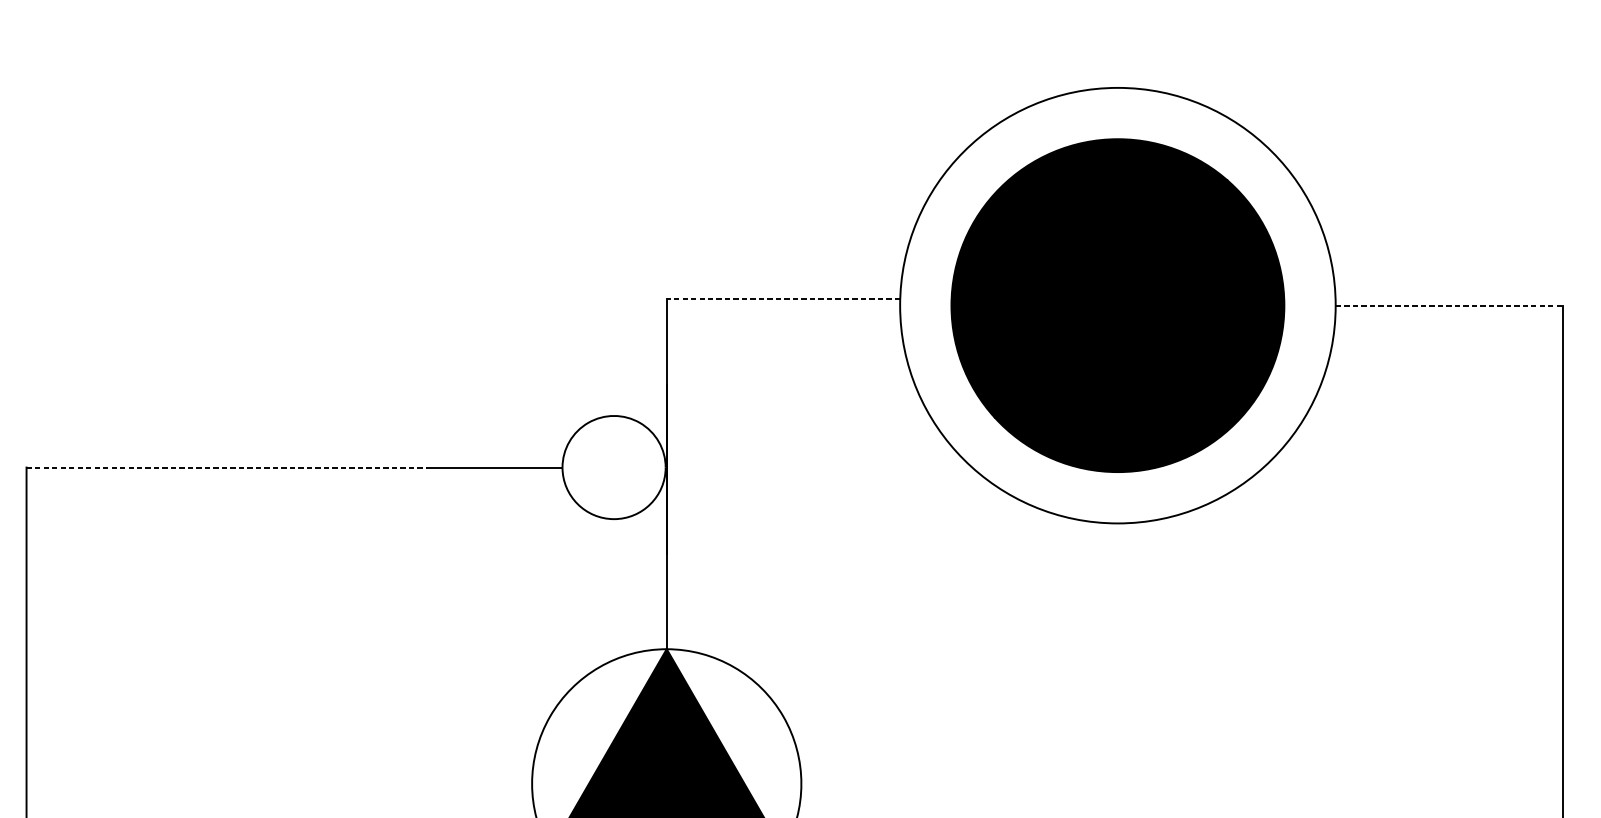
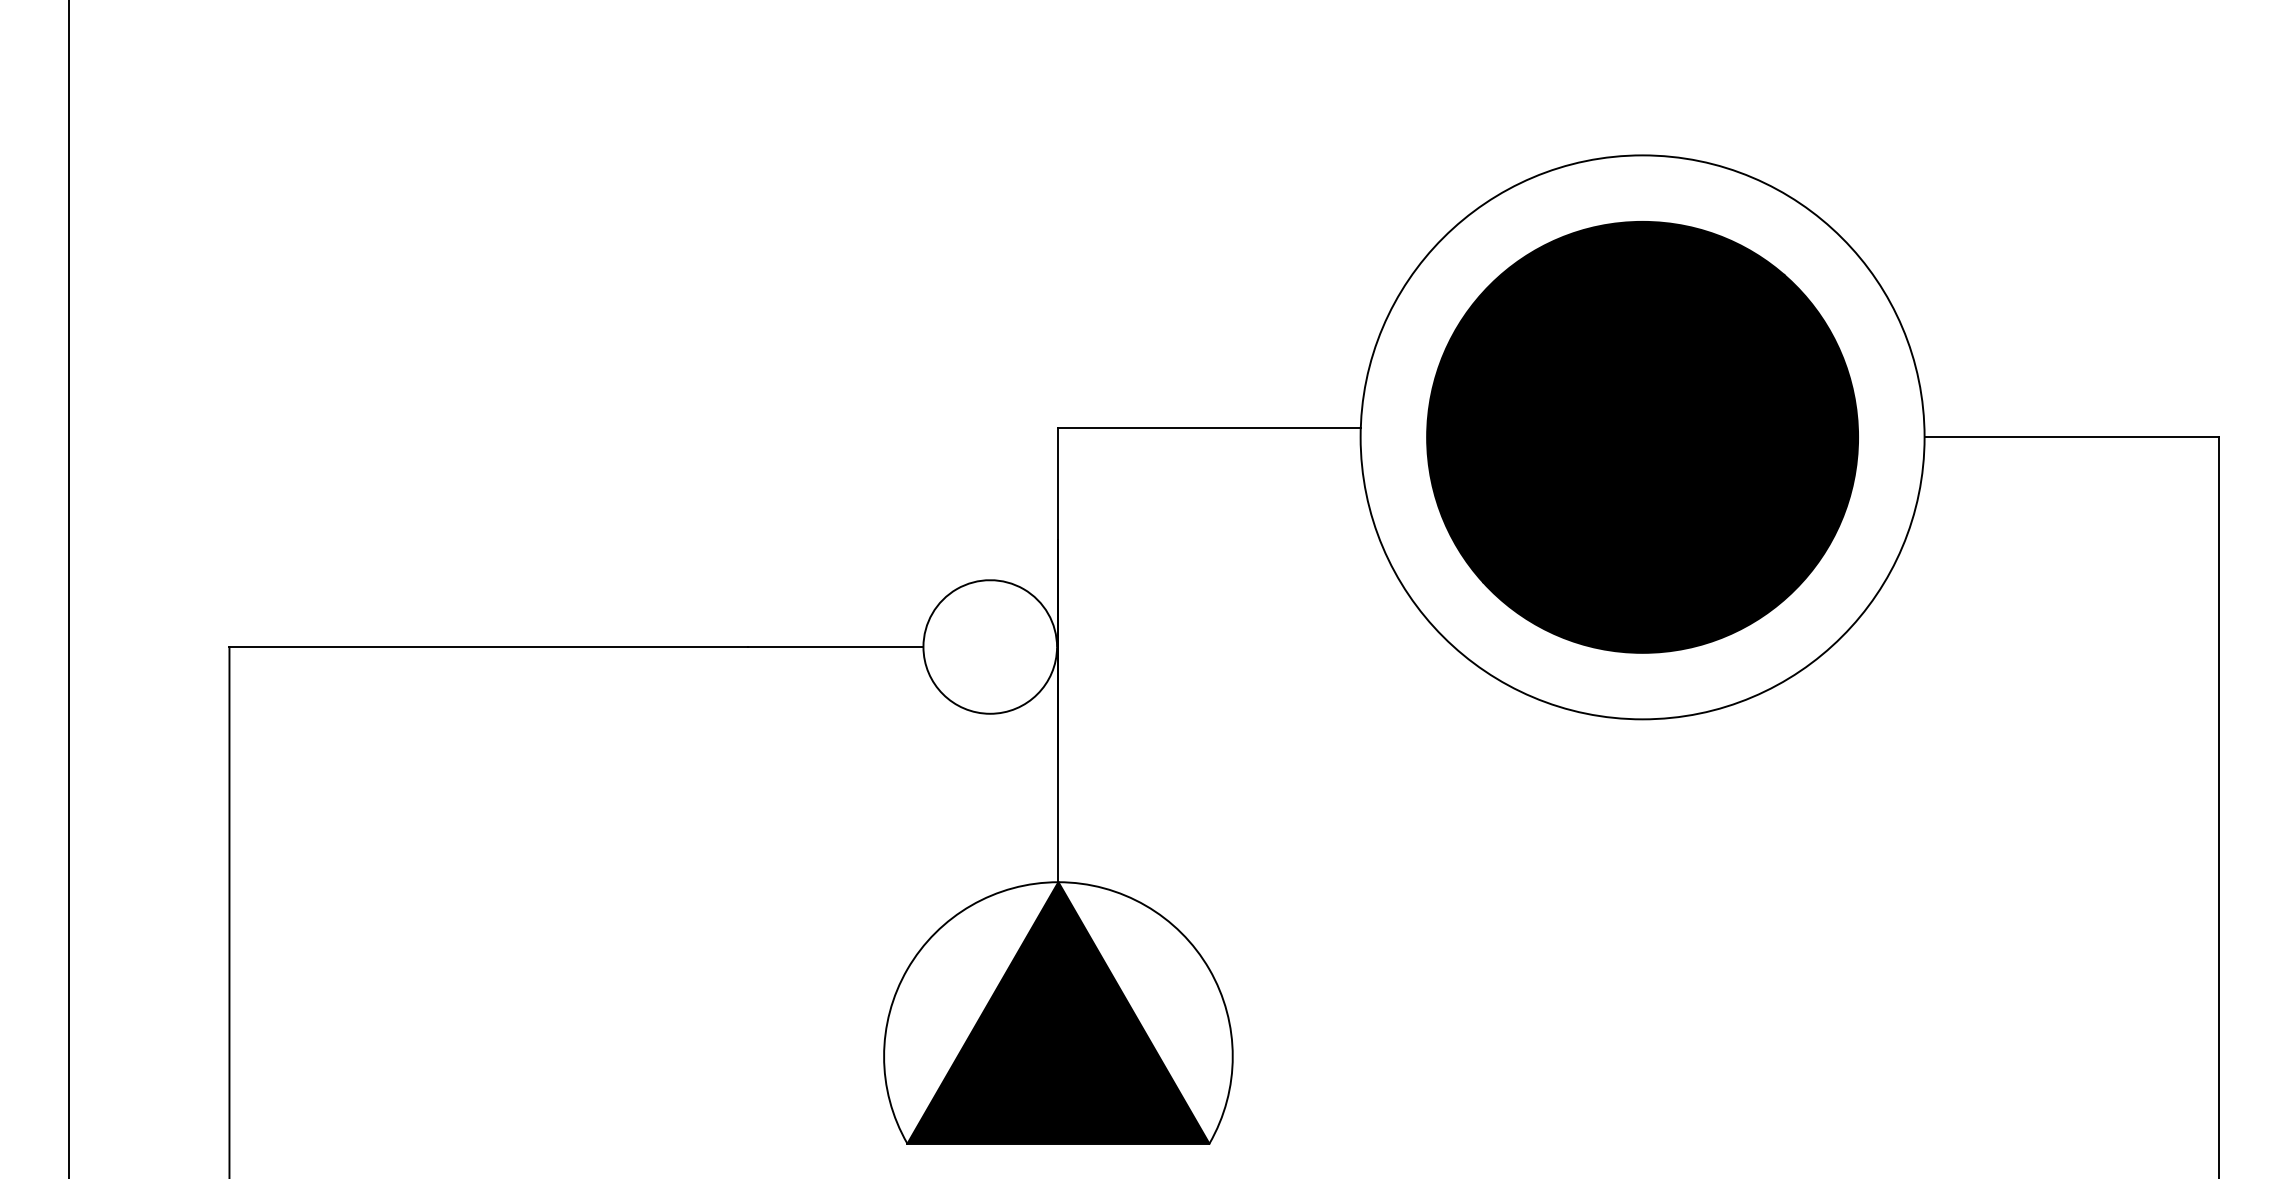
line: (783, 298) -> (1209, 428), dashed -> solid
line: (1449, 305) -> (2072, 437), dashed -> solid
line: (227, 467) -> (489, 647), dashed -> solid

